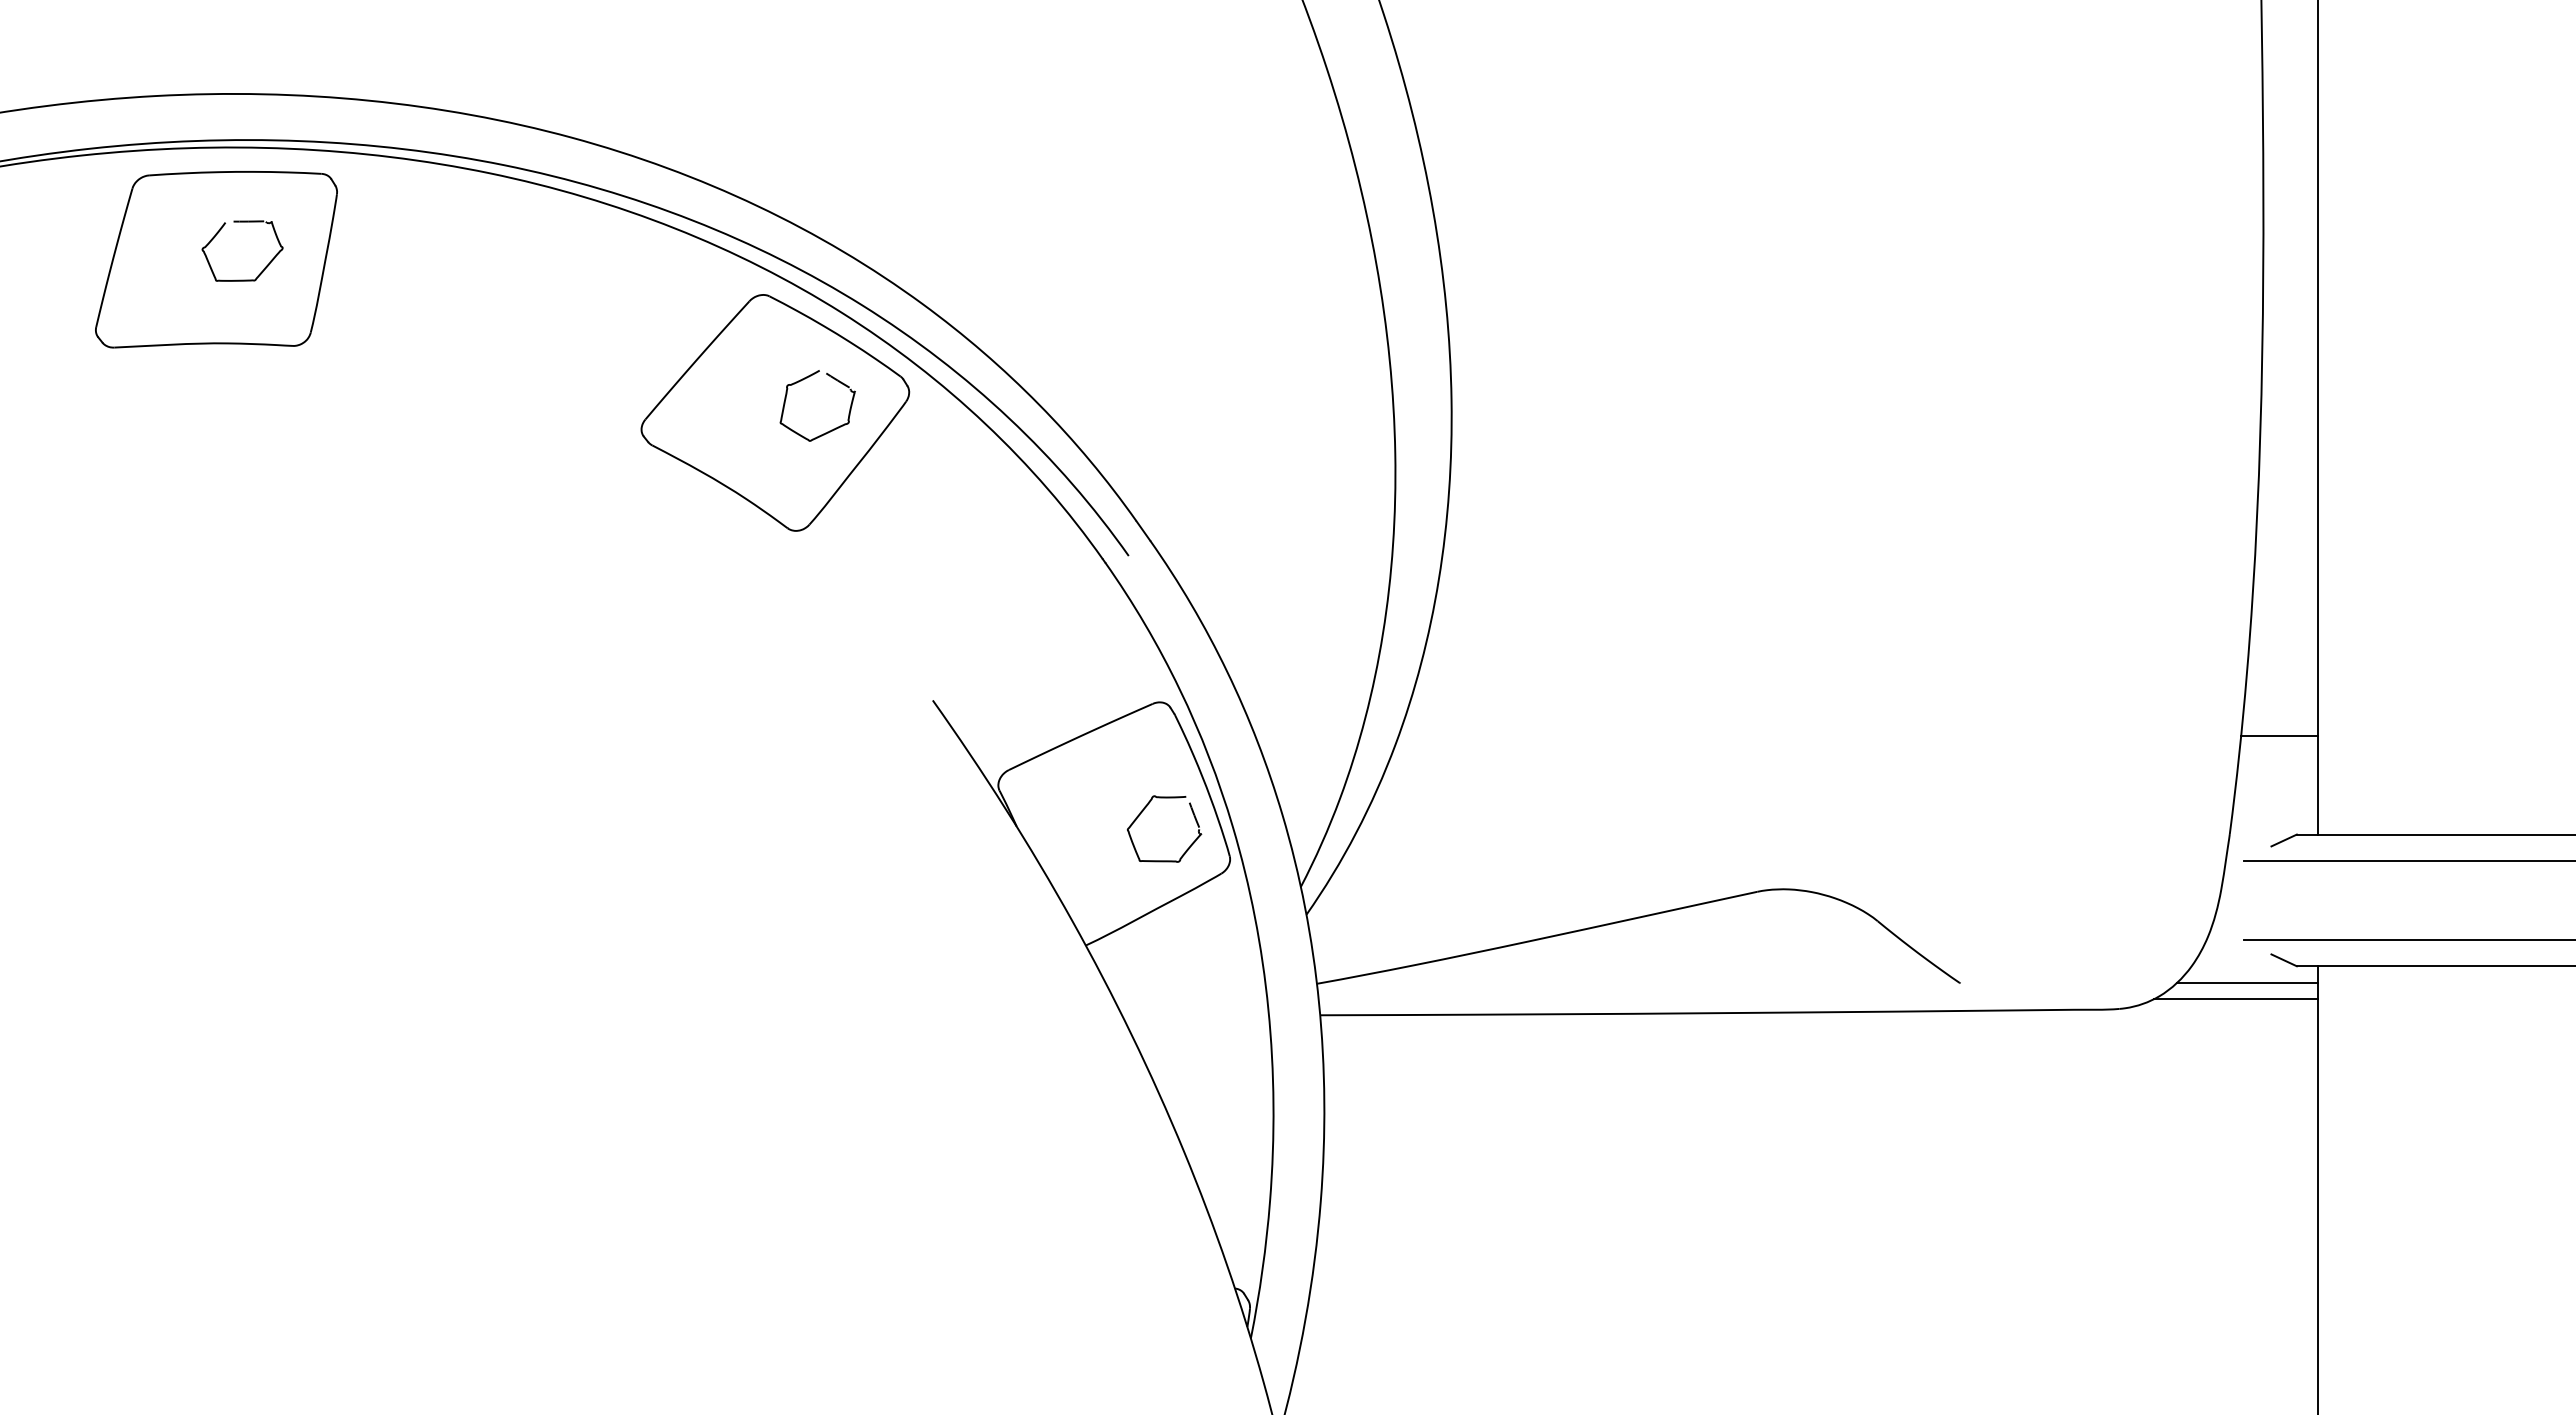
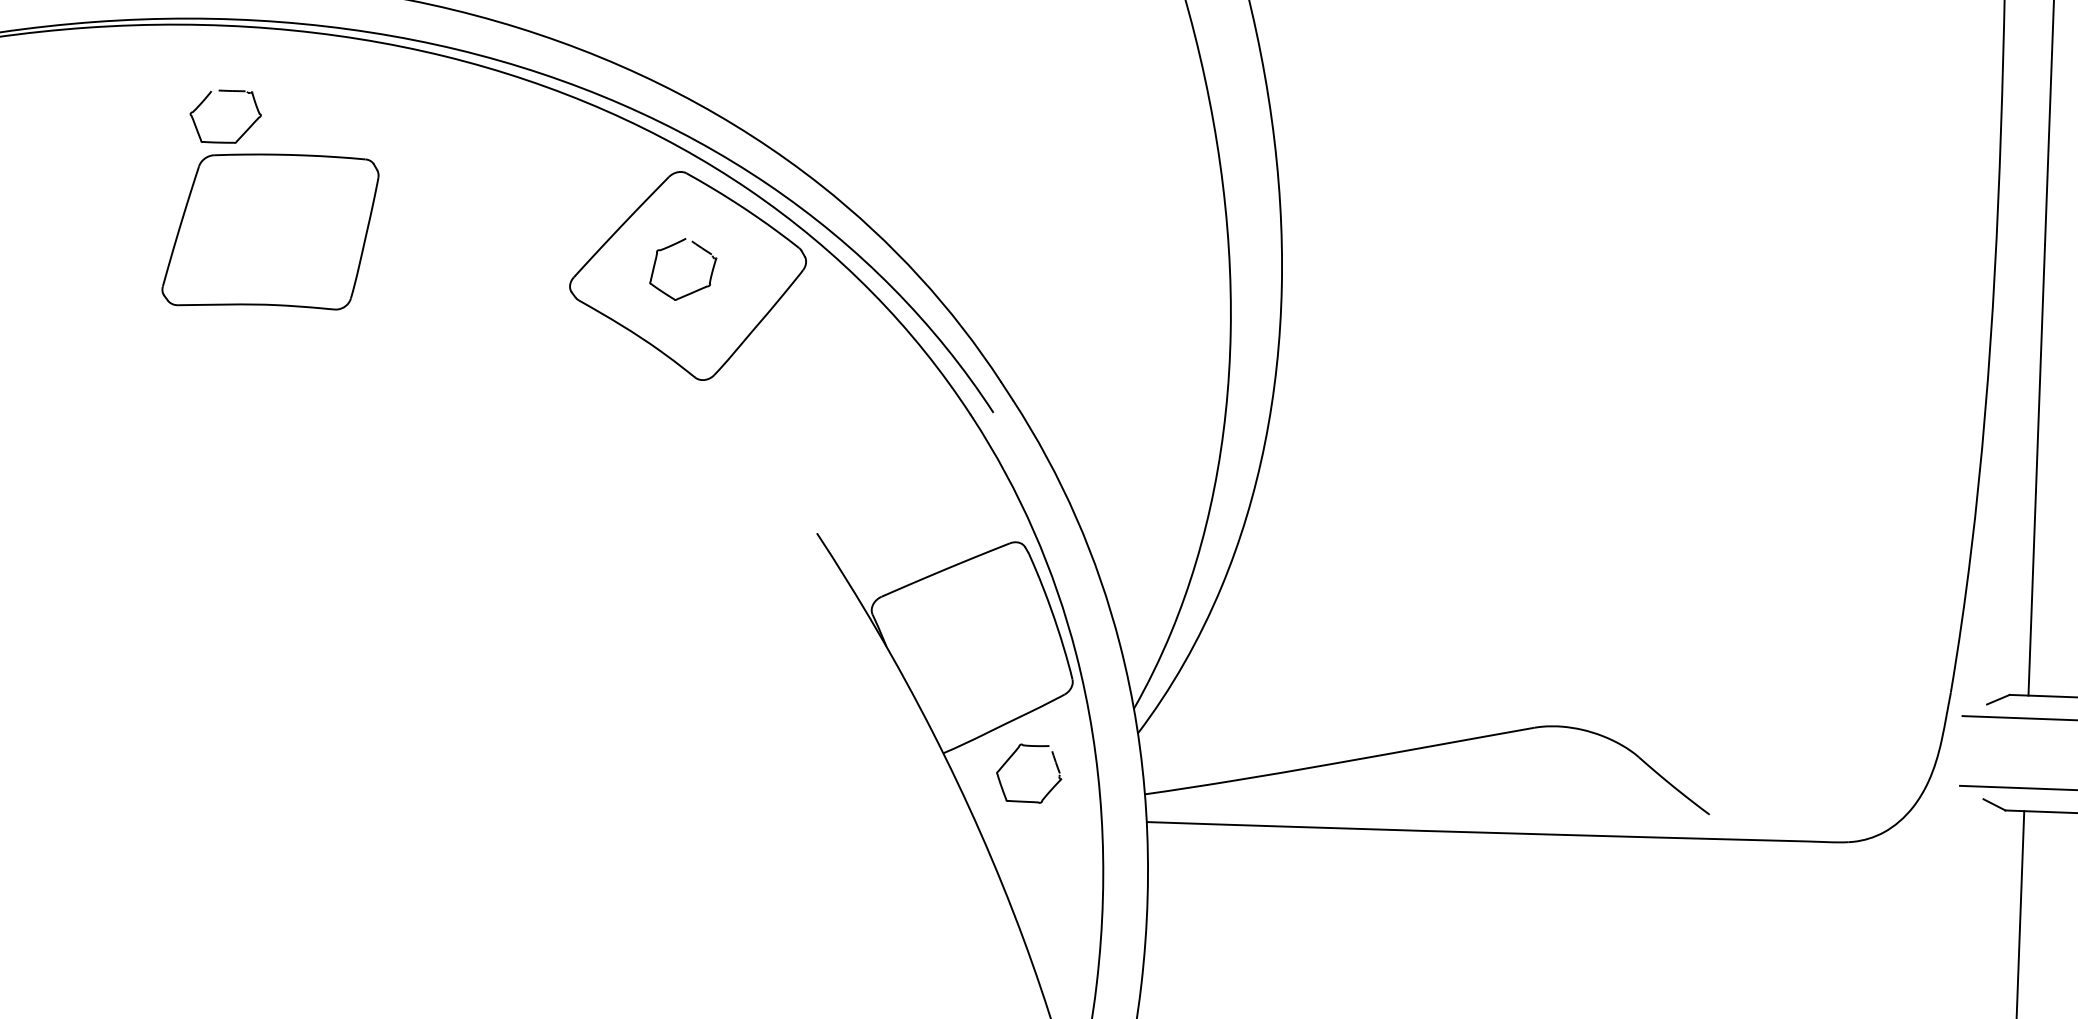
part: (216, 259) -> (270, 231), moved
part: (829, 430) -> (692, 291), moved
line: (2279, 735) -> (1997, 607), removed
part: (1143, 811) -> (1011, 757), moved
line: (2247, 982) -> (1961, 823), removed
line: (2236, 999) -> (1951, 837), removed

